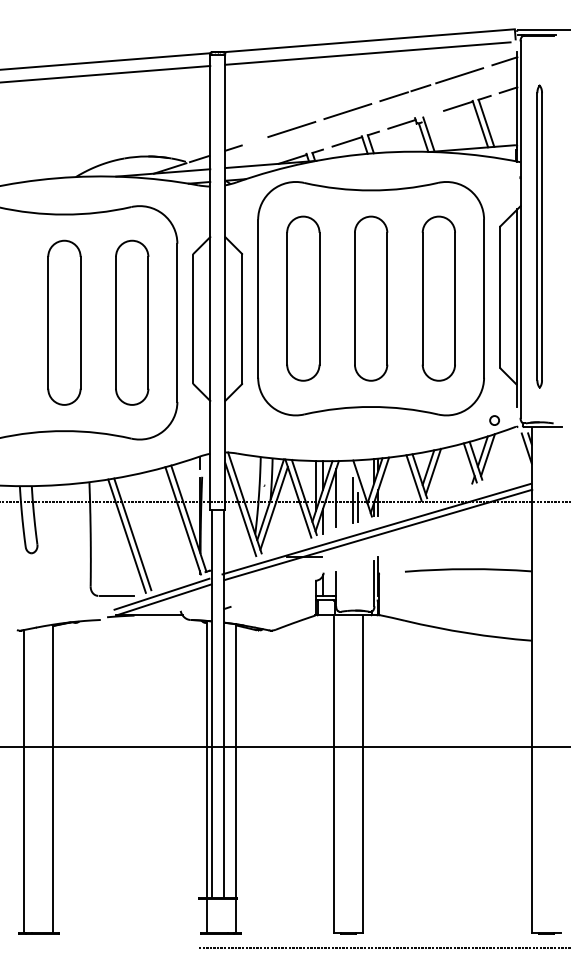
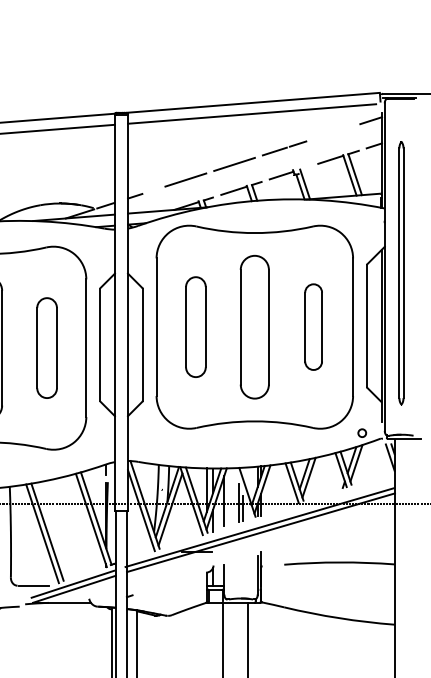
line: (459, 75) -> (331, 133), removed
part: (303, 298) -> (196, 327), size x0.7
part: (438, 298) -> (313, 327), size x0.6
part: (132, 322) -> (47, 347), size x0.7

